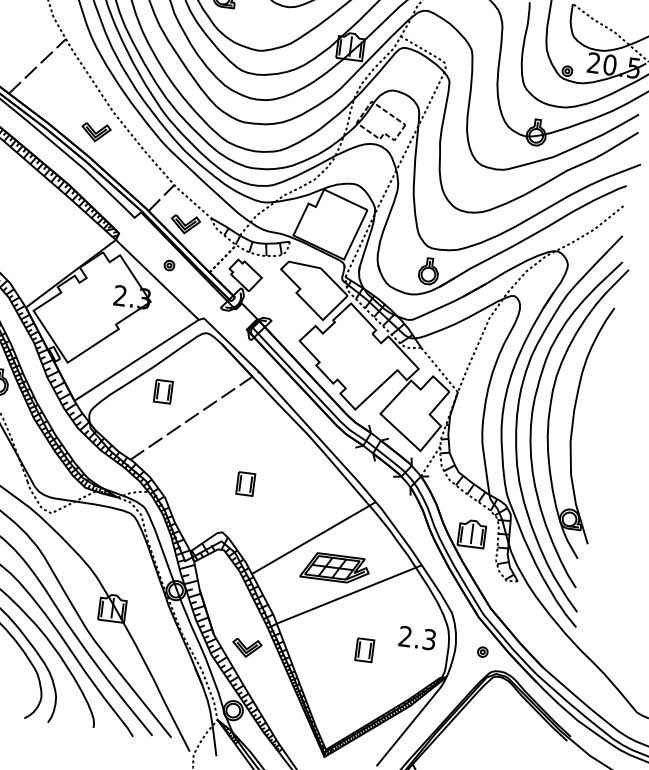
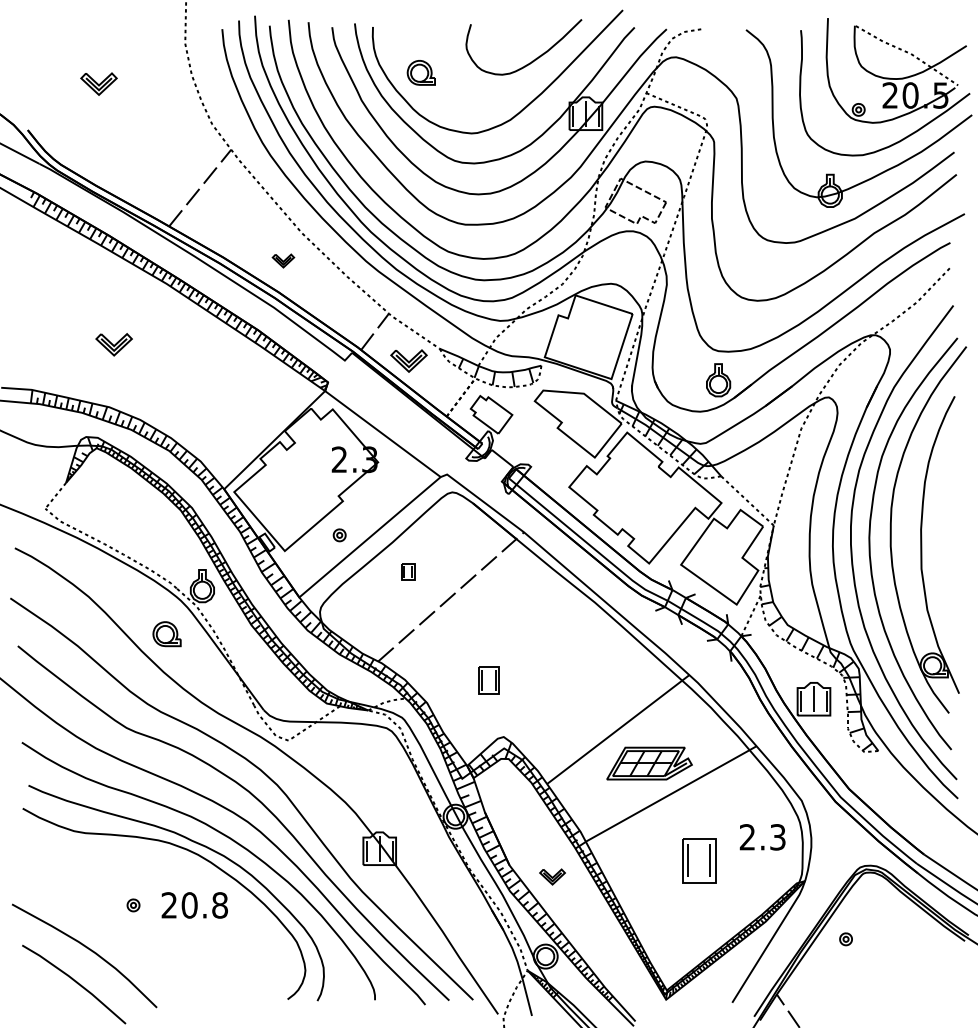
part: (96, 132) -> (283, 260), size x0.6
part: (169, 265) -> (339, 535), moved
part: (163, 391) -> (408, 571), size x0.6
part: (245, 484) -> (488, 680), moved
part: (246, 647) -> (552, 876), size x0.7
part: (364, 650) -> (699, 860), size x1.6
part: (482, 652) -> (845, 939), moved

